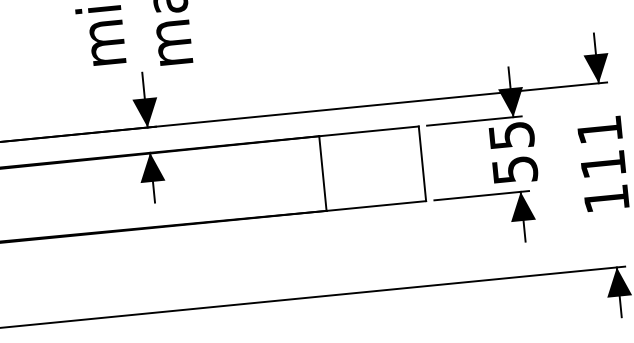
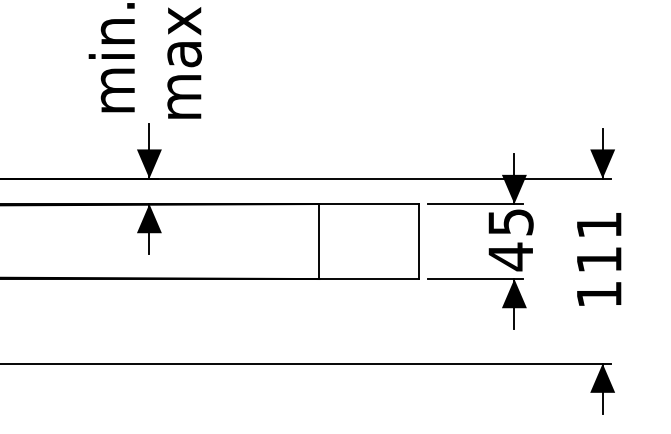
text: (514, 169) -> (510, 256), 55 -> 45

